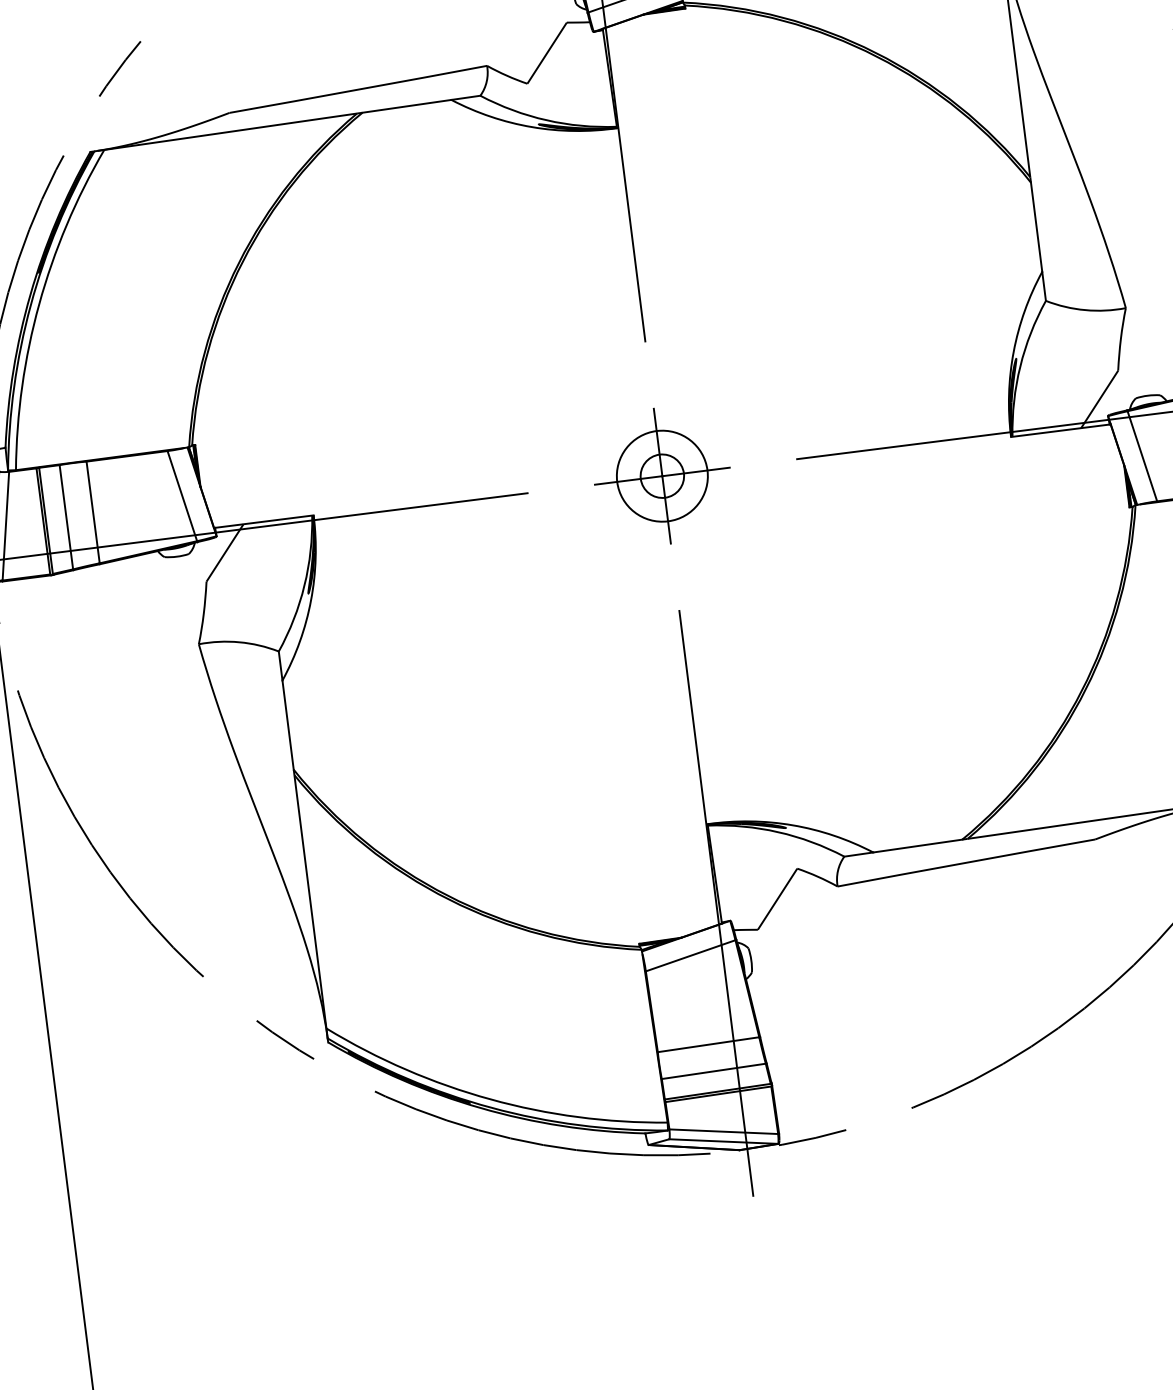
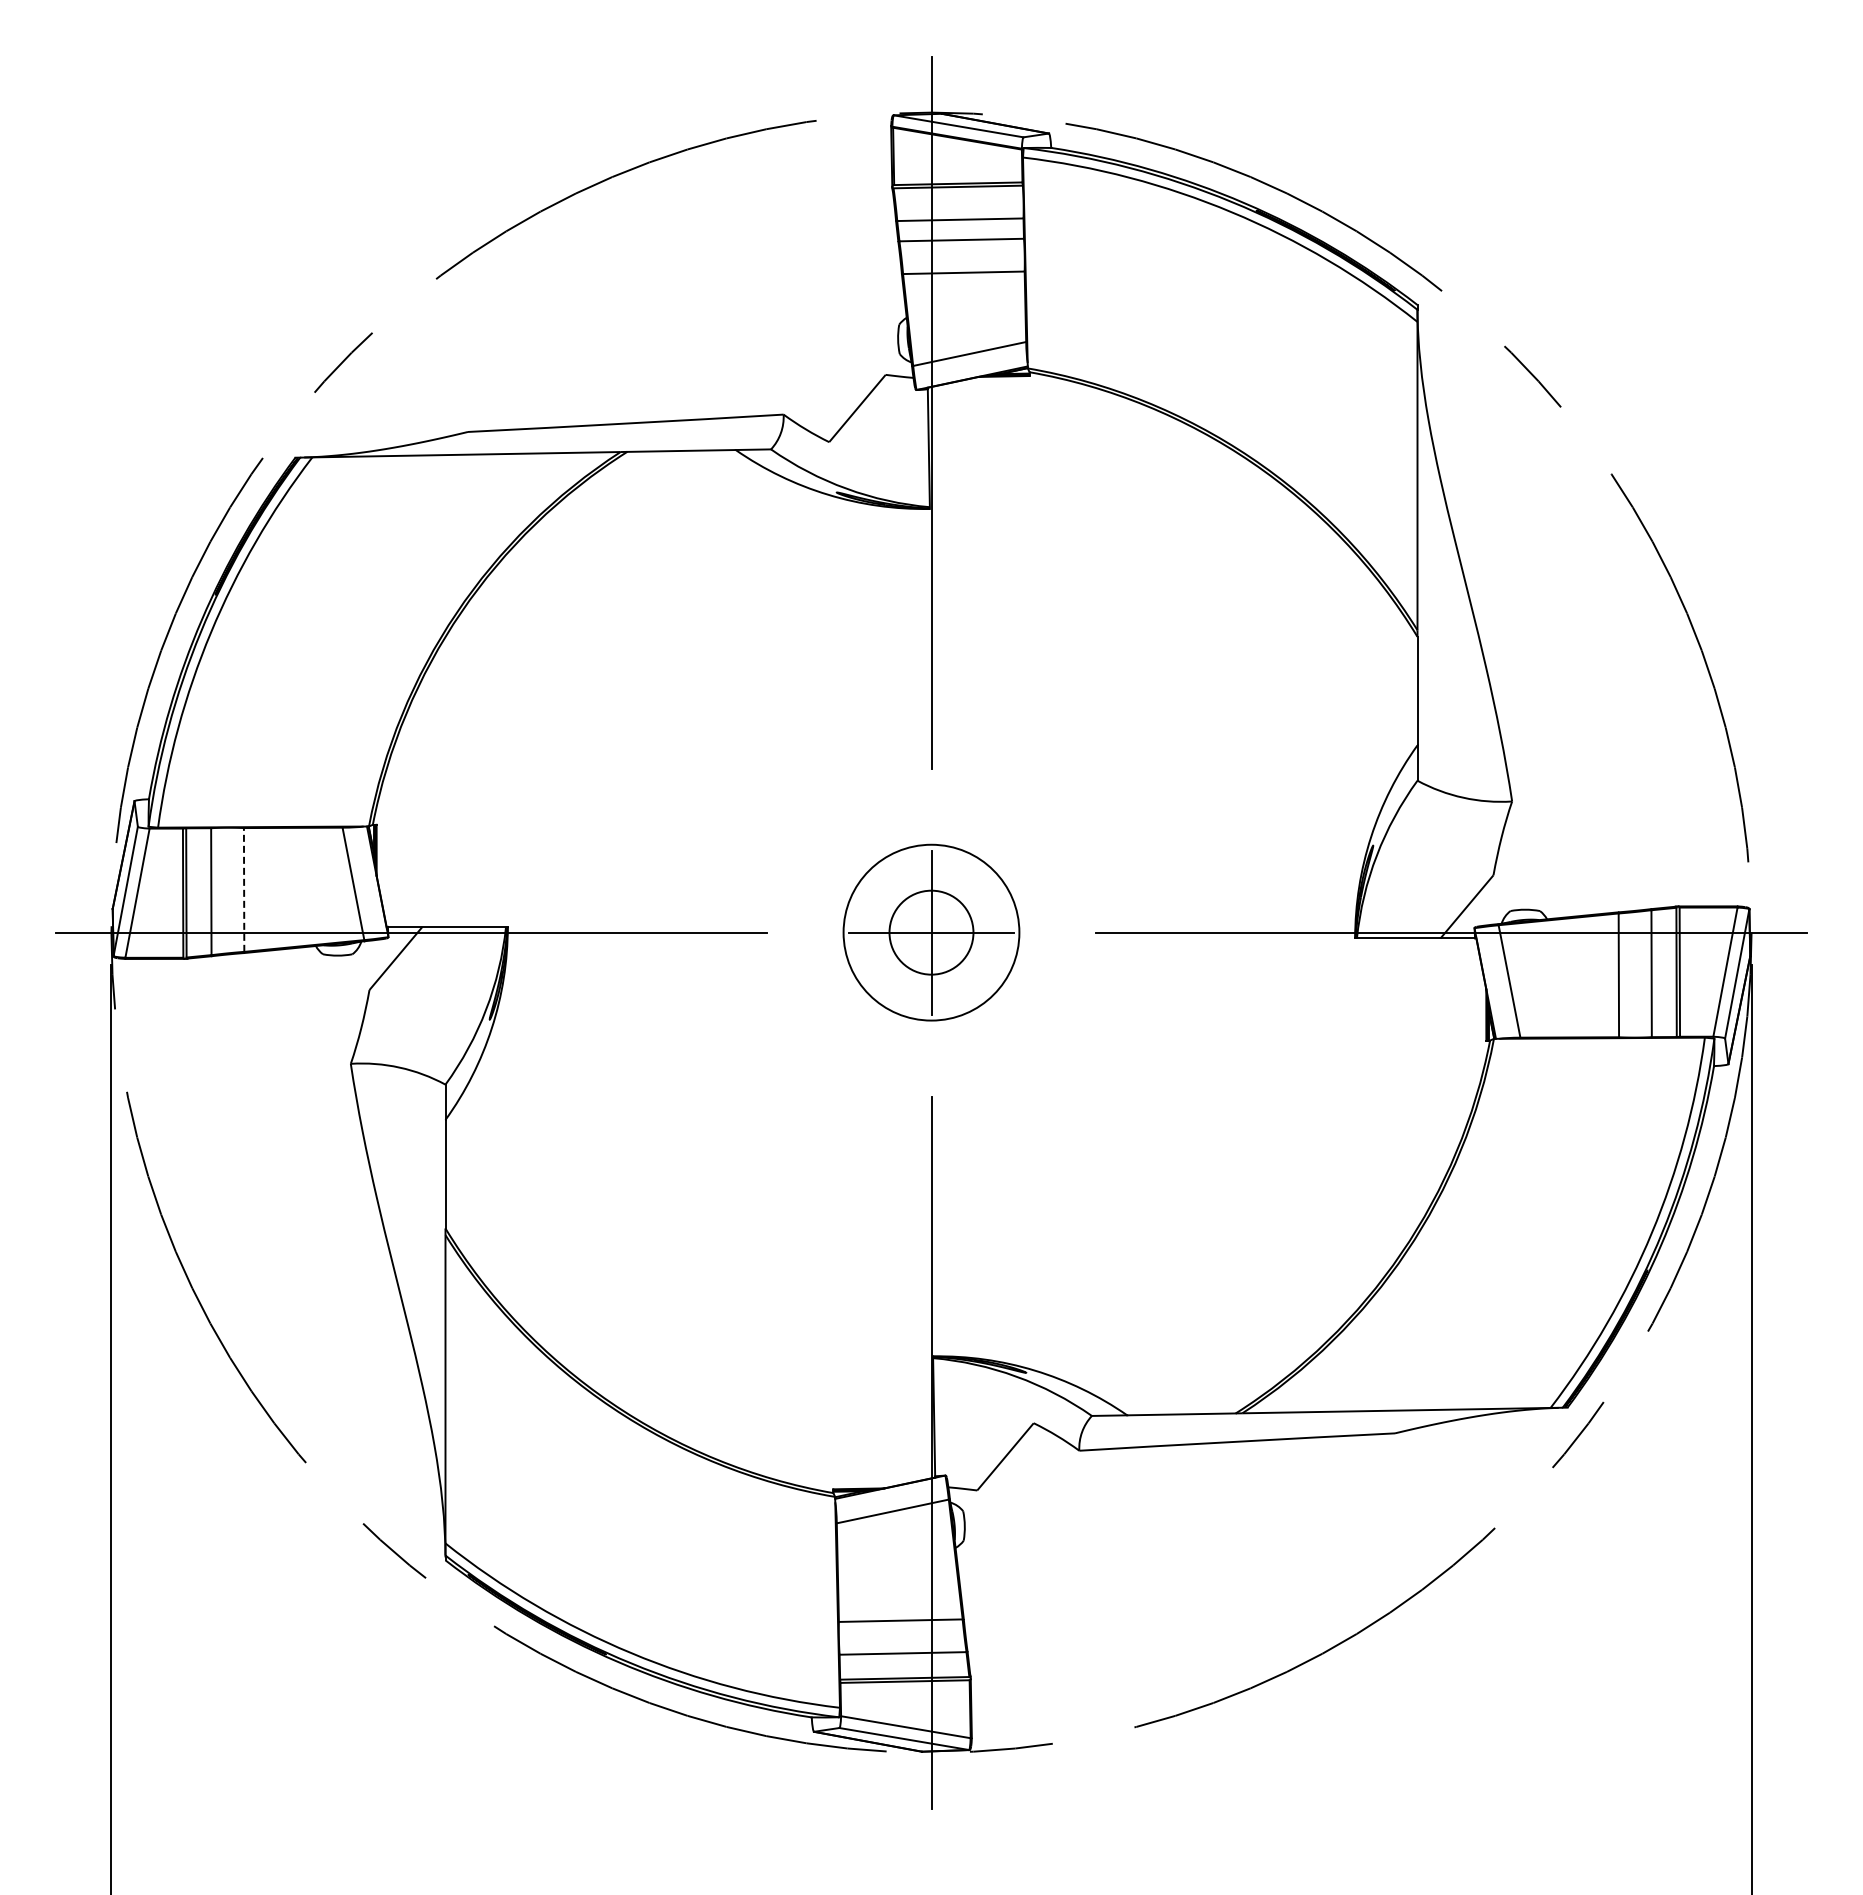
circle: (662, 476) -> (931, 932), size x1.6
circle: (662, 476) -> (931, 932), size x1.6
line: (93, 512) -> (244, 889), solid -> dashed

